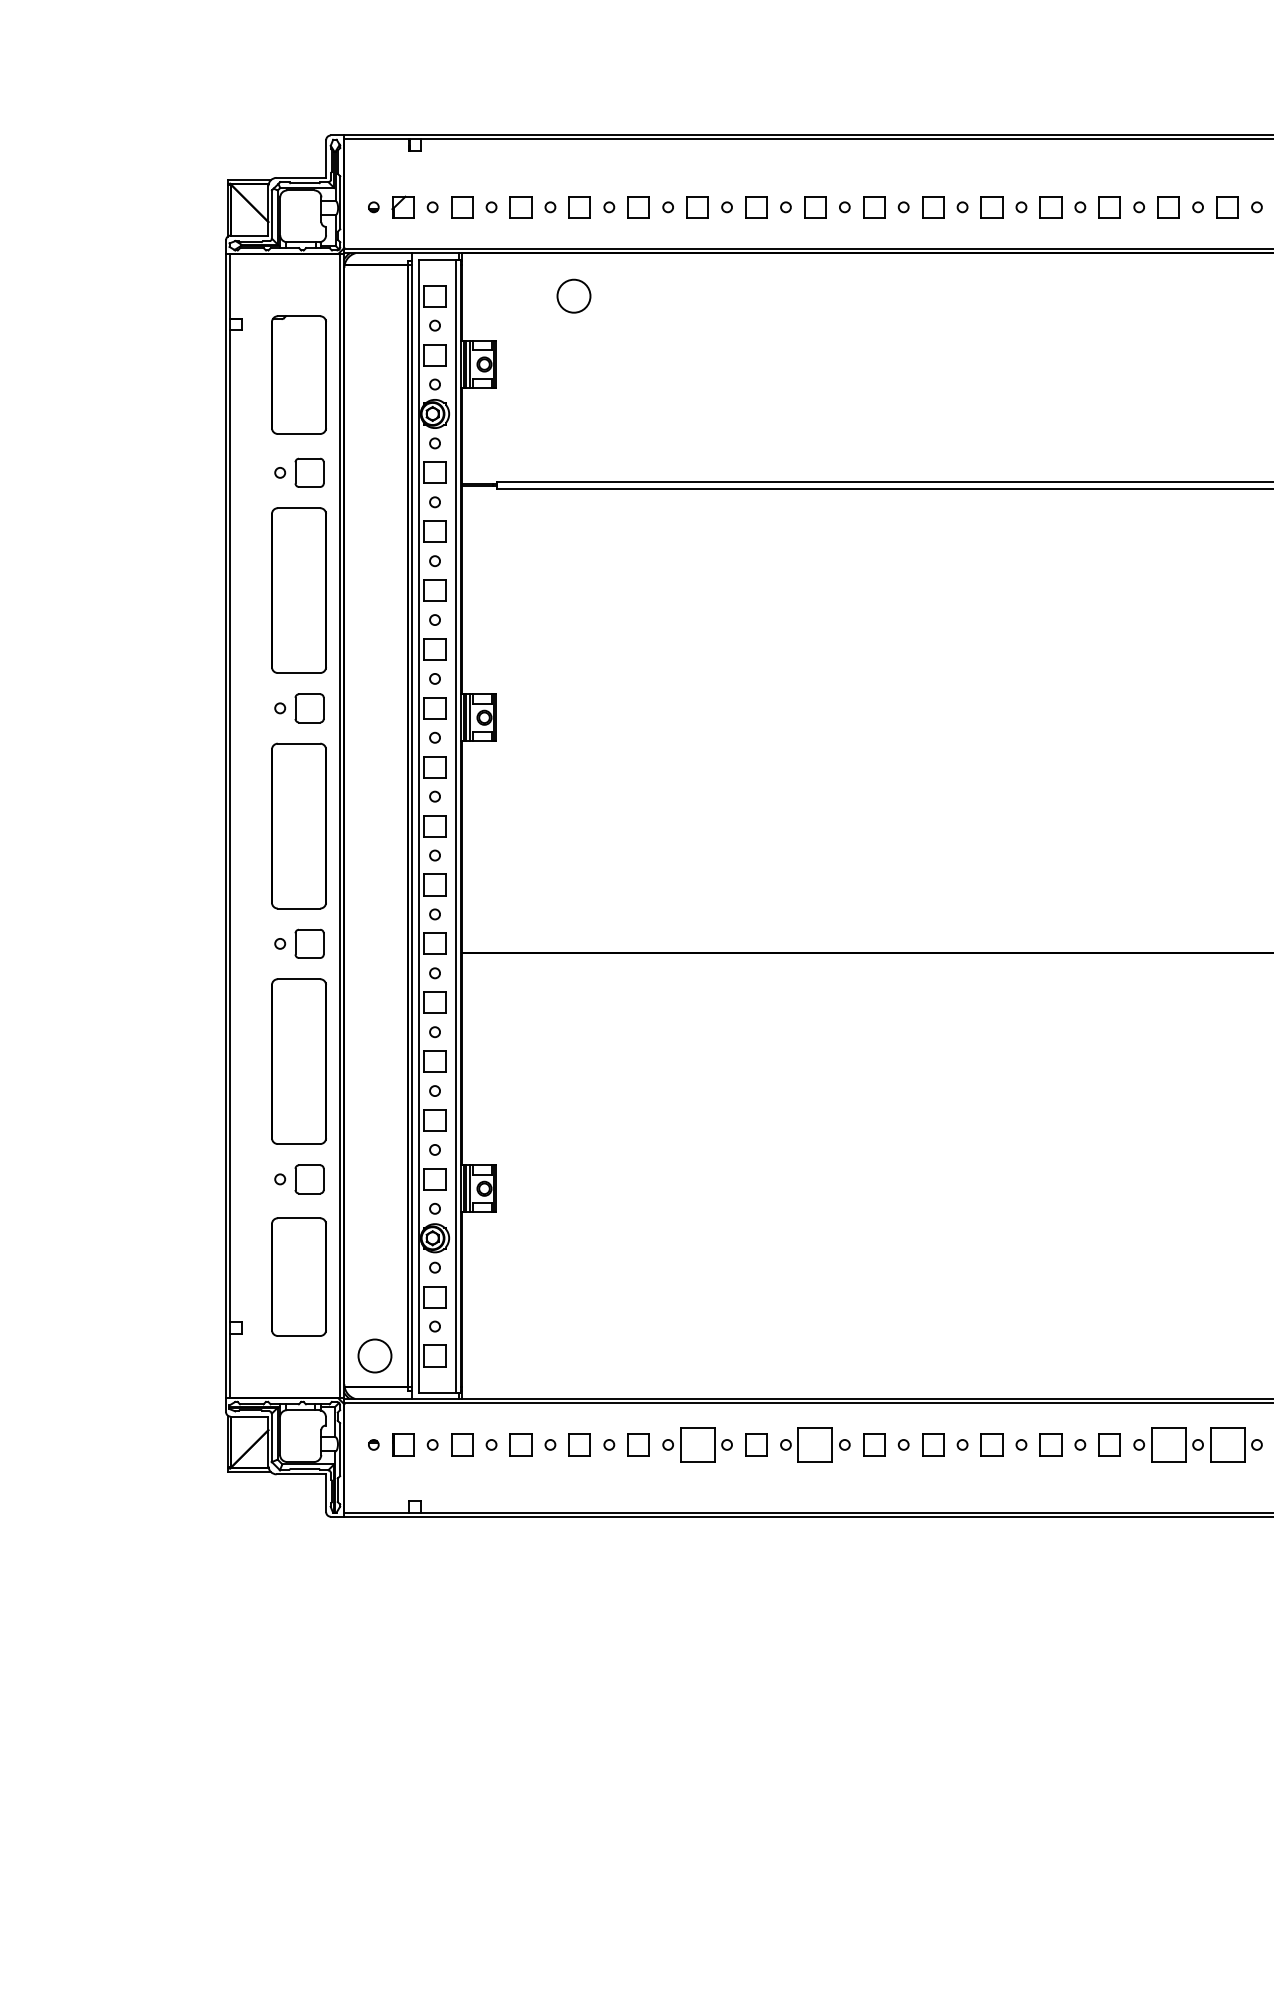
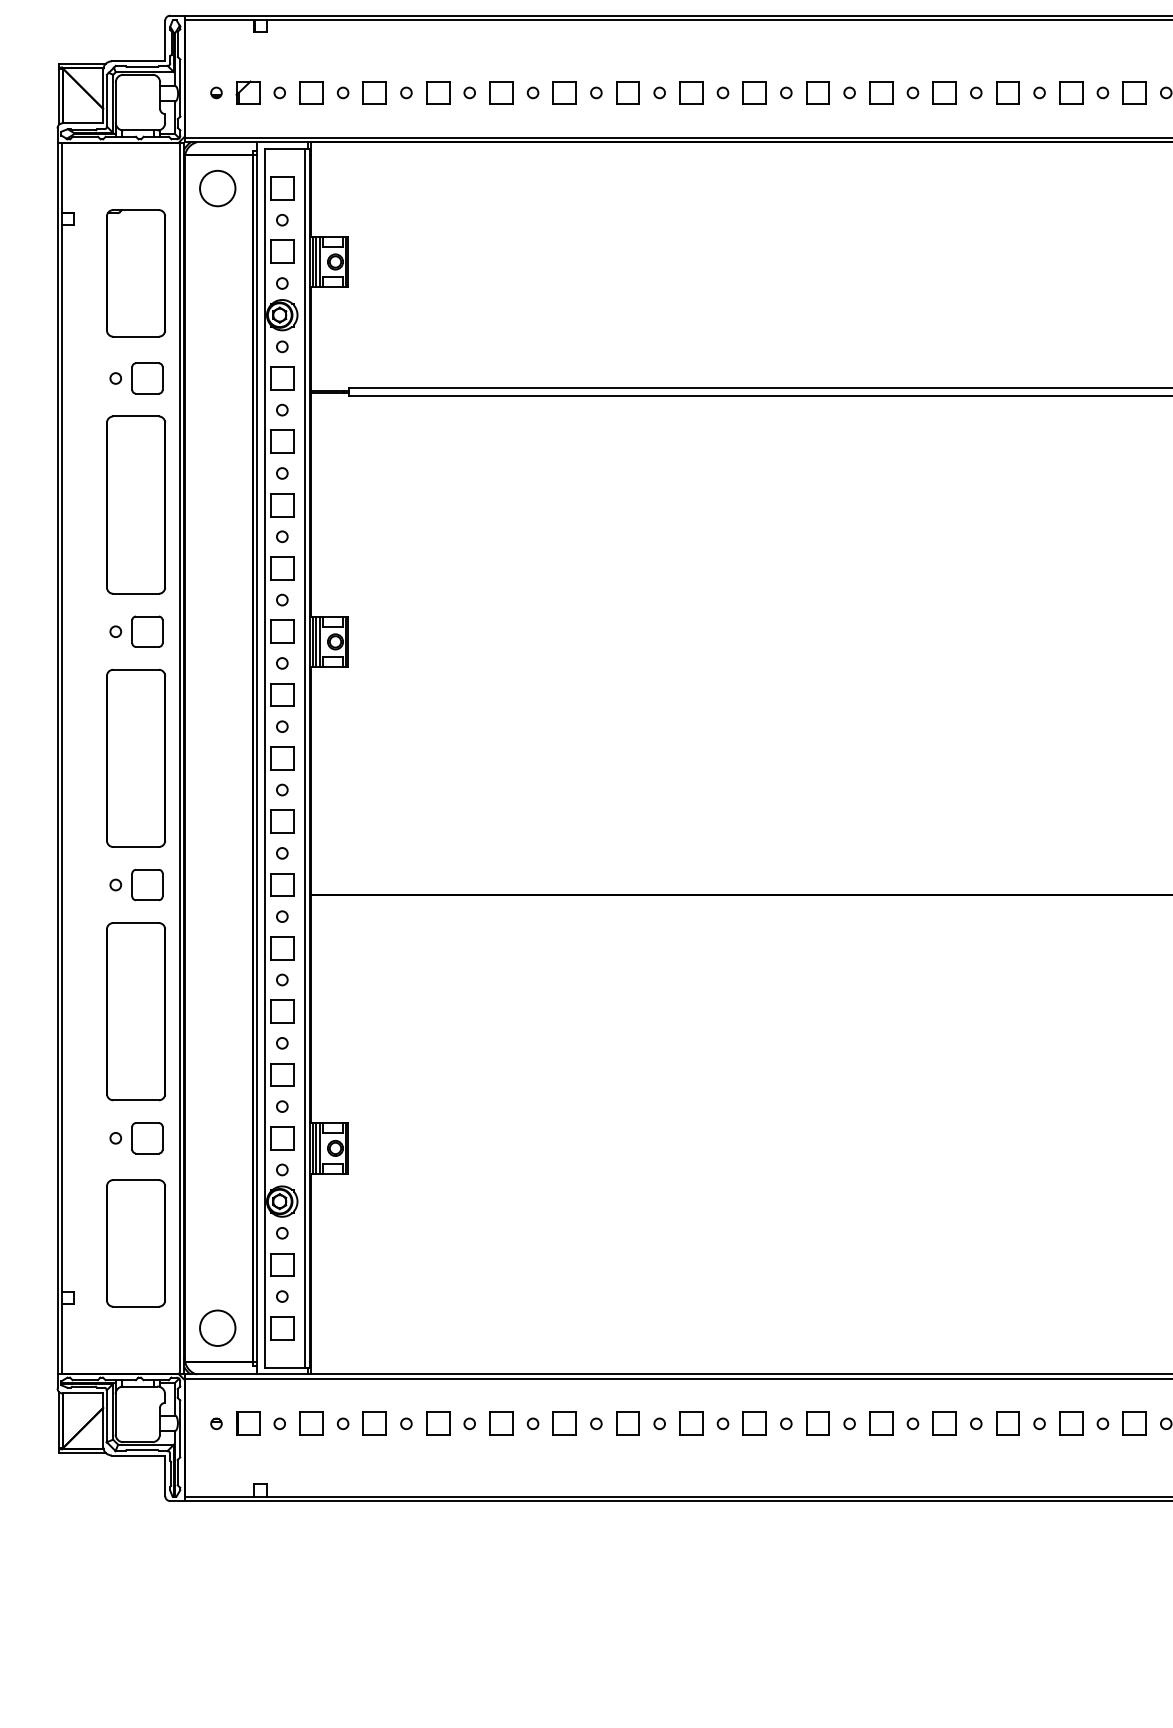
circle: (573, 295) -> (217, 187), moved
part: (697, 1444) -> (564, 1423), size x0.62
part: (815, 1444) -> (691, 1423), size x0.62
part: (1168, 1444) -> (1071, 1423), size x0.62
part: (1227, 1444) -> (1134, 1423), size x0.62

